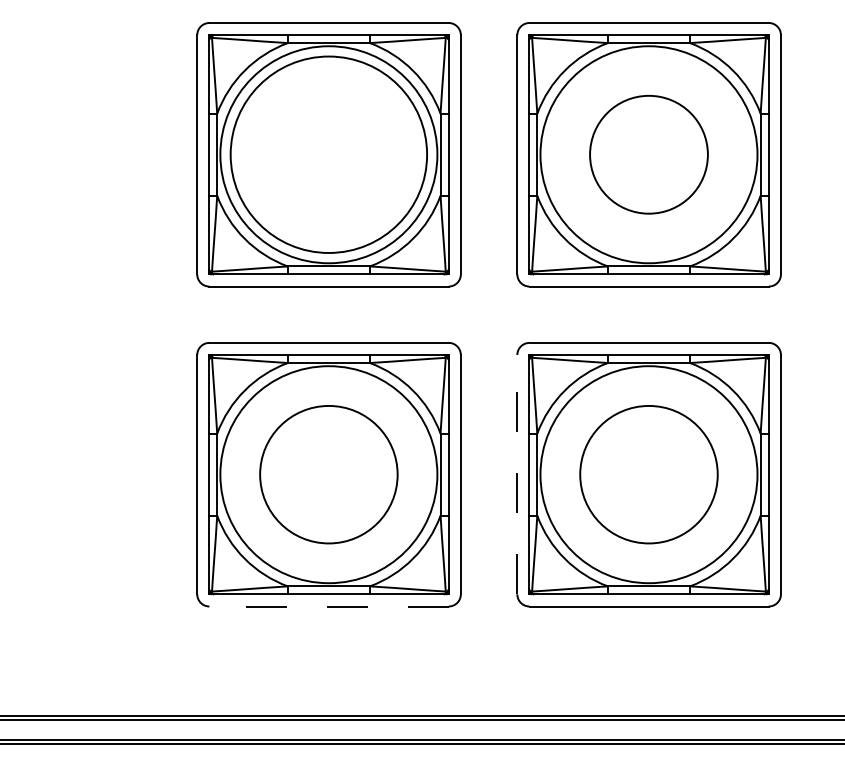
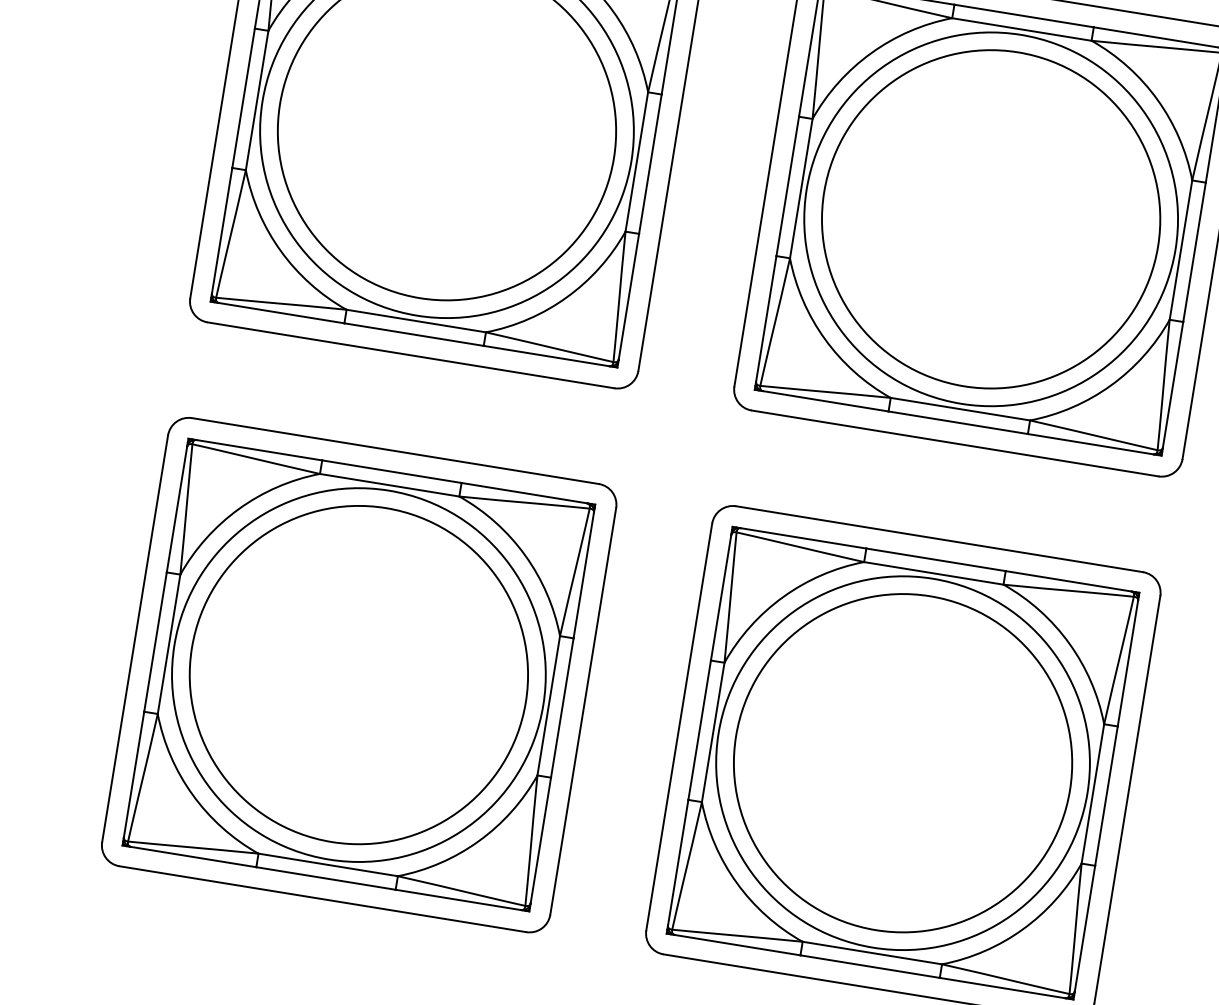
circle: (648, 154) -> (990, 218), size x1.67
circle: (328, 474) -> (358, 674), size x1.43
line: (517, 474) -> (679, 726), dashed -> solid
circle: (648, 474) -> (902, 762), size x1.43
line: (329, 606) -> (323, 899), dashed -> solid

